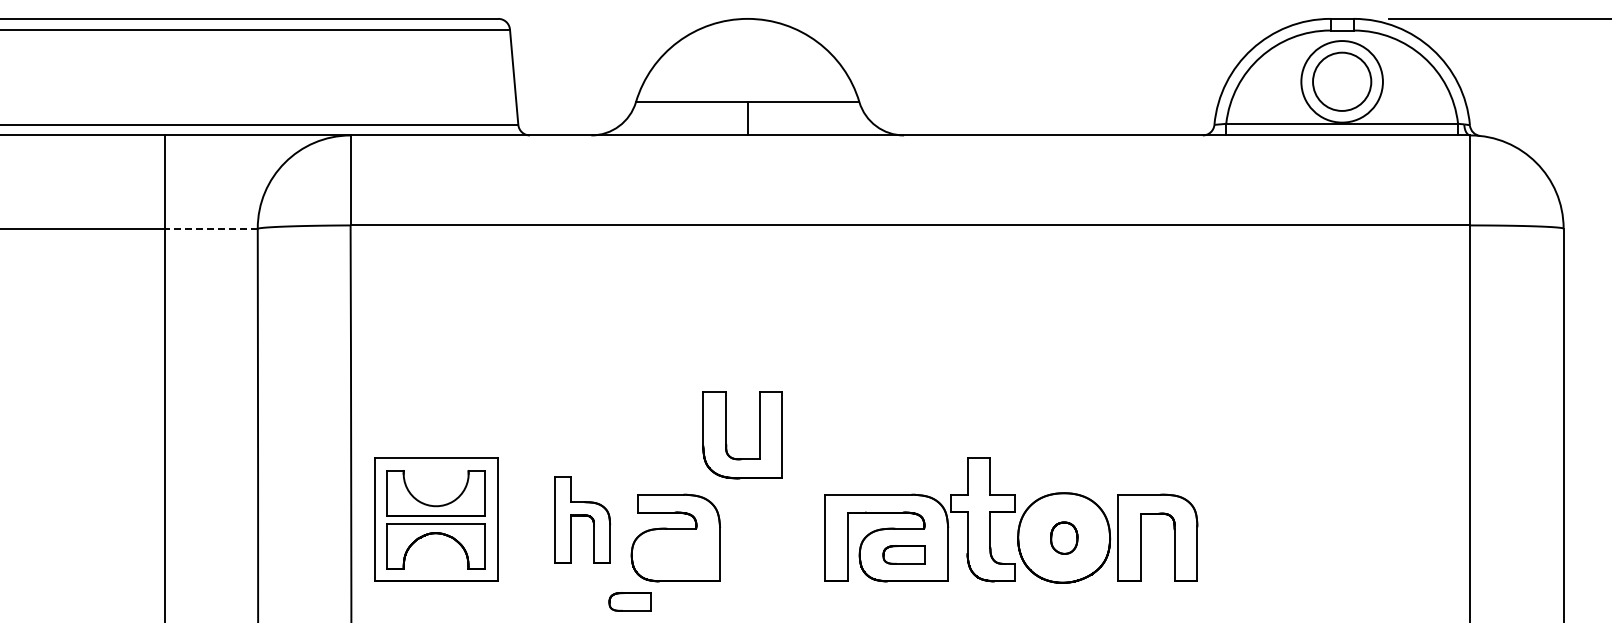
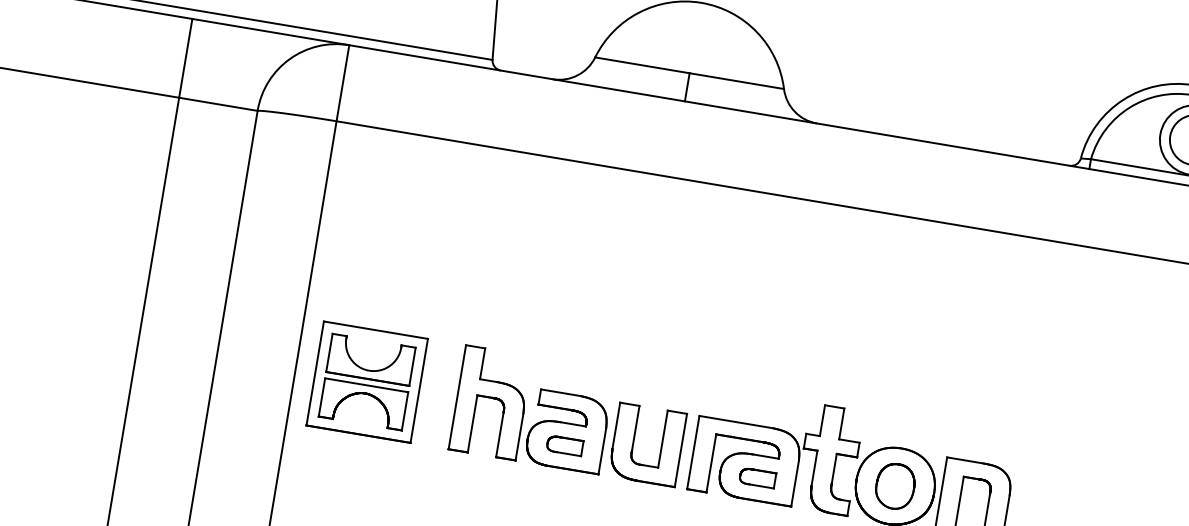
line: (210, 228) -> (217, 104), dashed -> solid
part: (726, 435) -> (633, 442), moved
part: (582, 519) -> (490, 402), size x1.43
part: (1064, 538) -> (895, 486), size x1.67
part: (629, 601) -> (564, 445), moved

